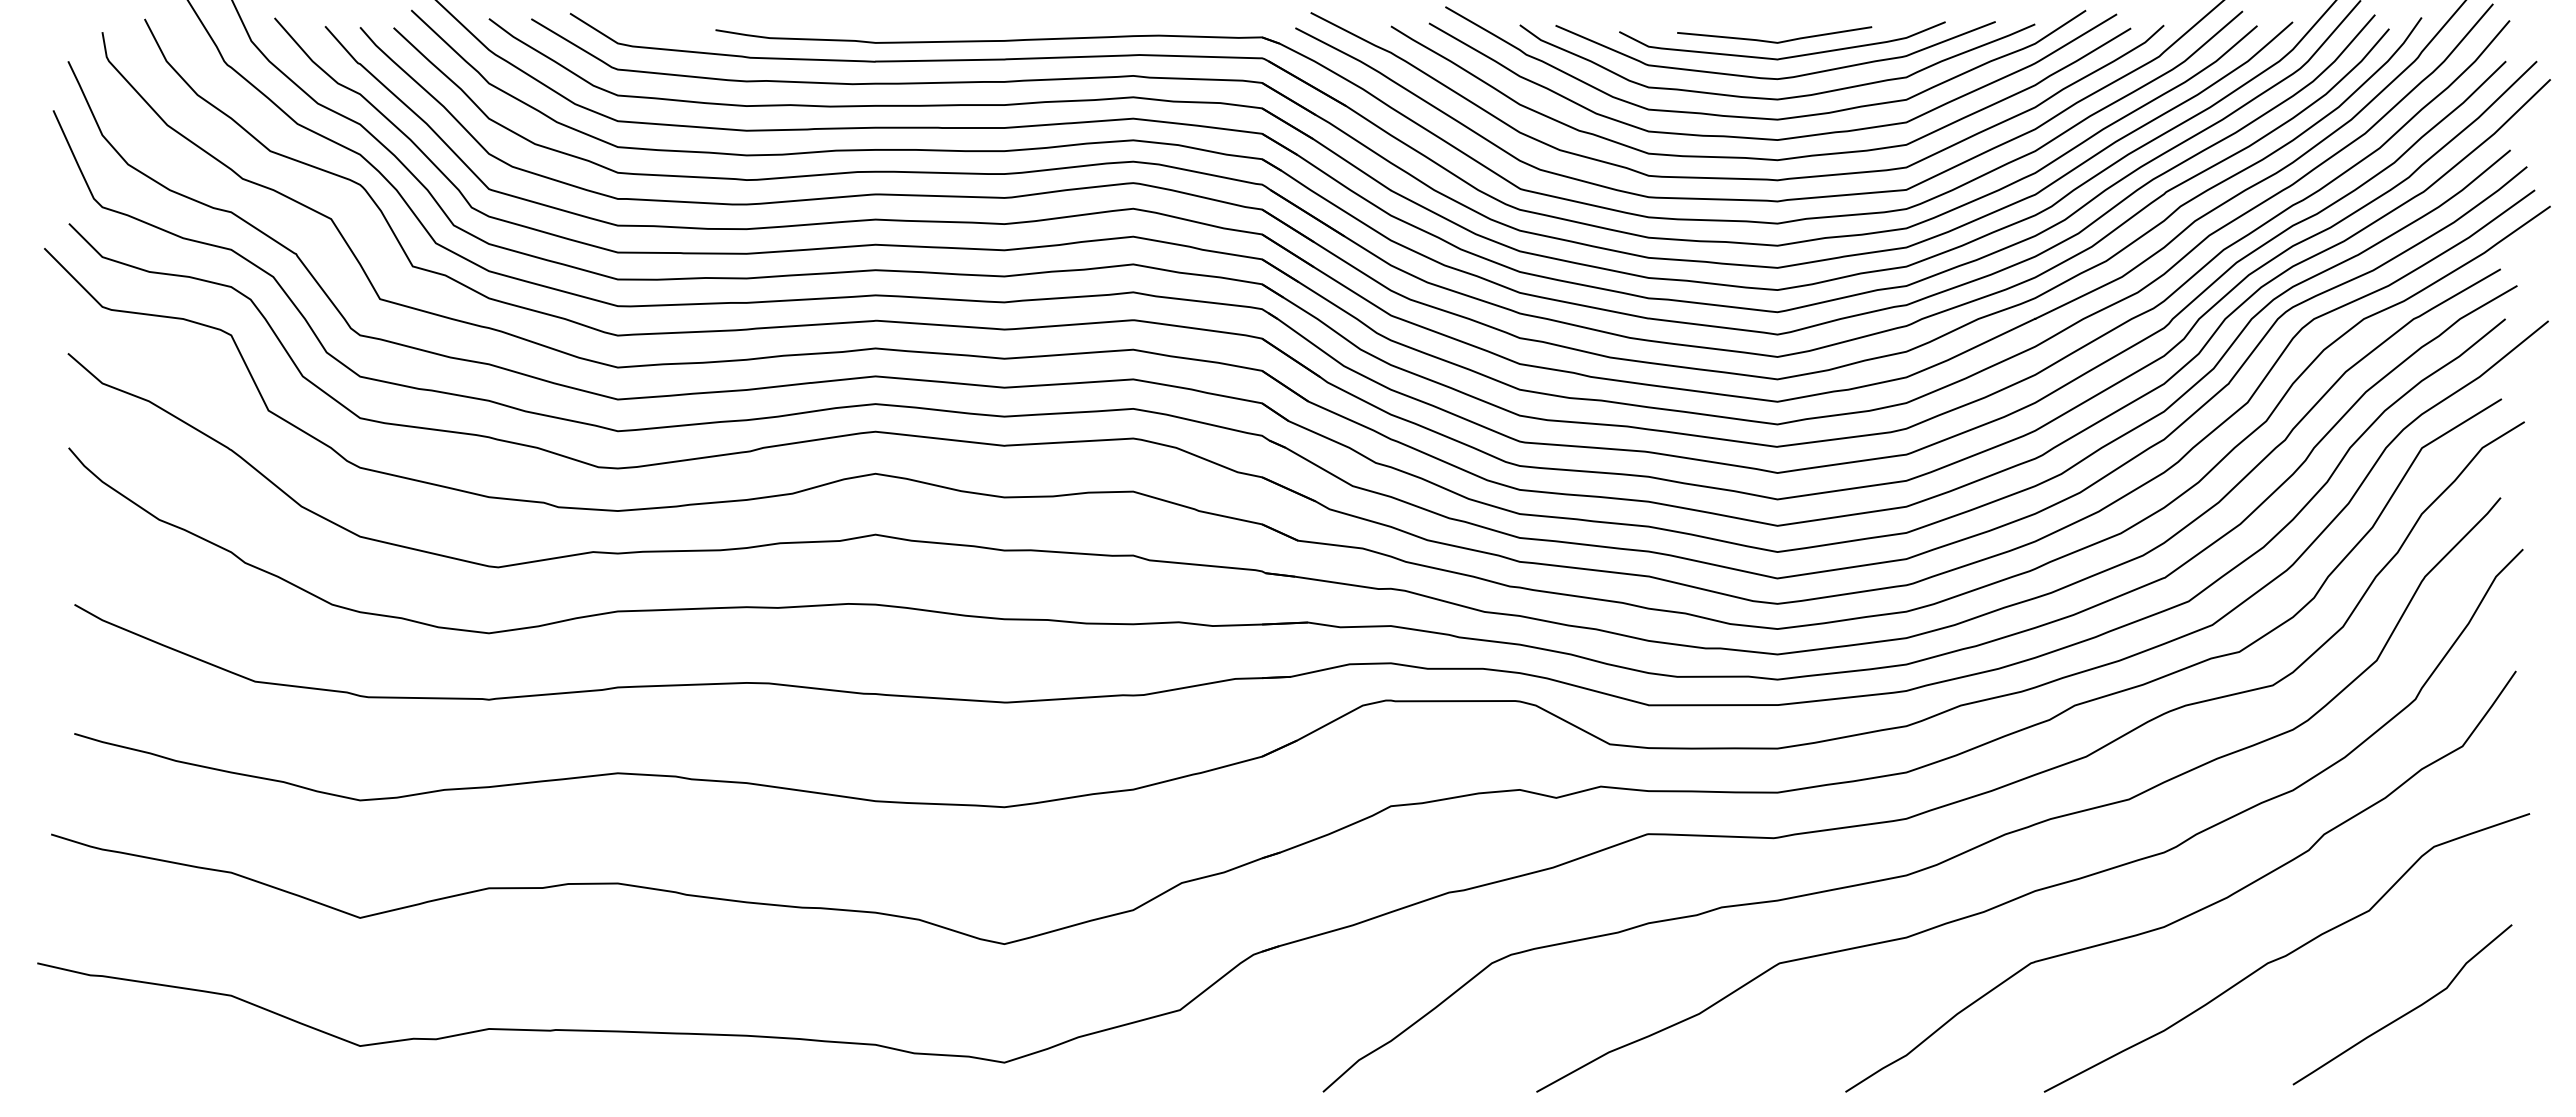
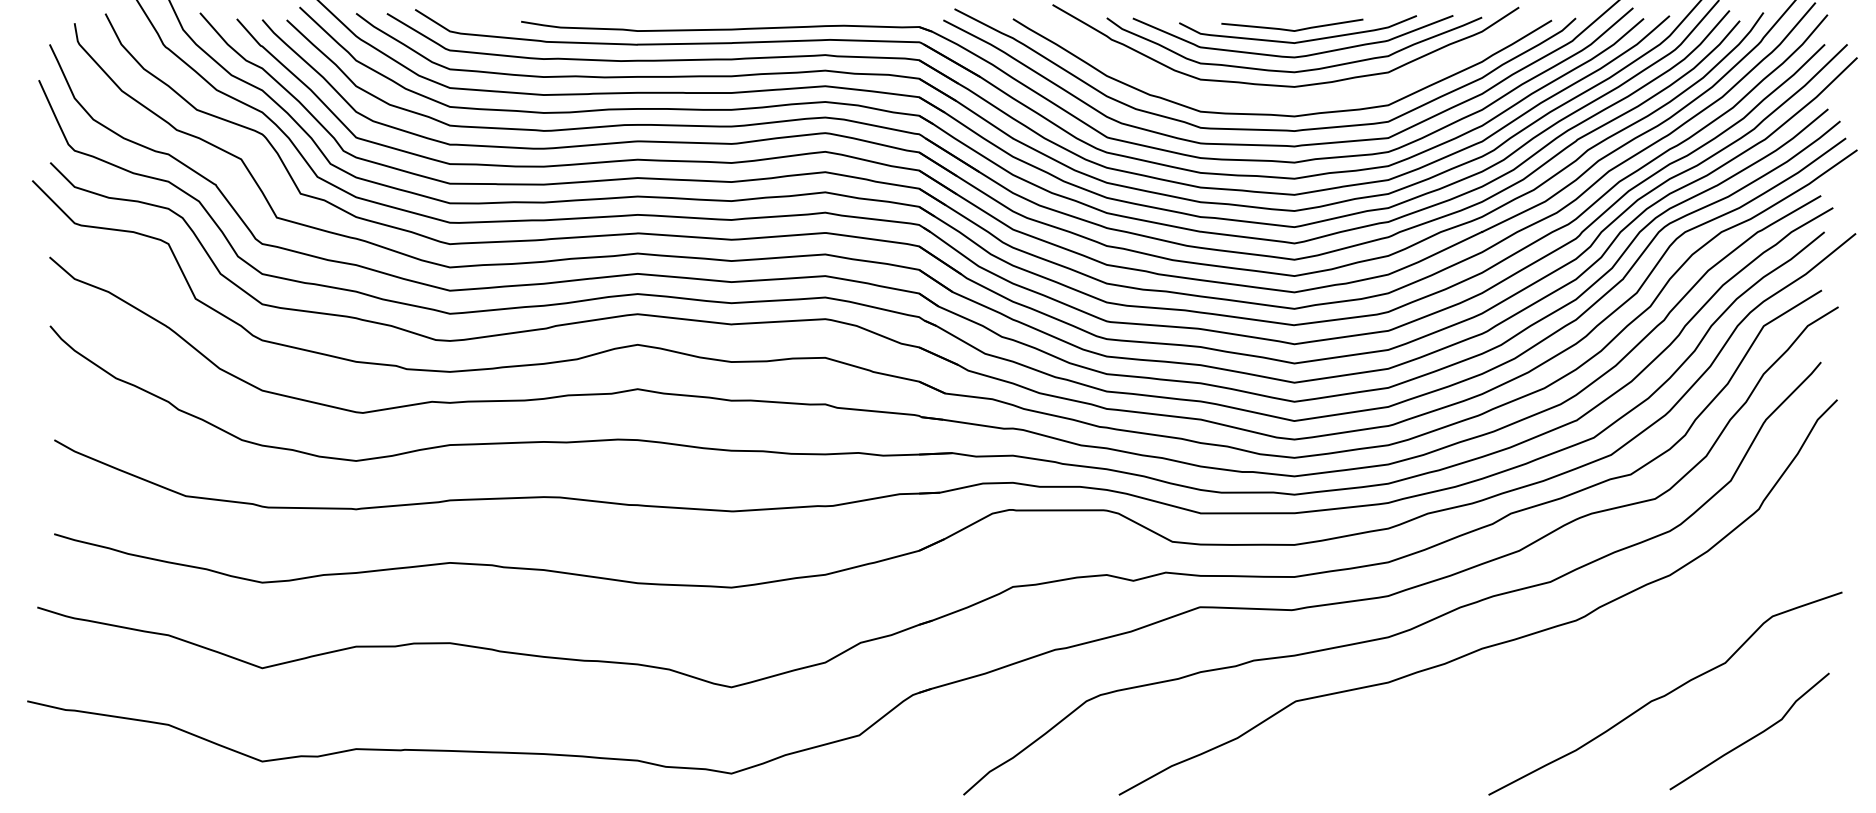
curve: (1772, 138) -> (1290, 100), removed
curve: (2194, 911) -> (1598, 663), removed

